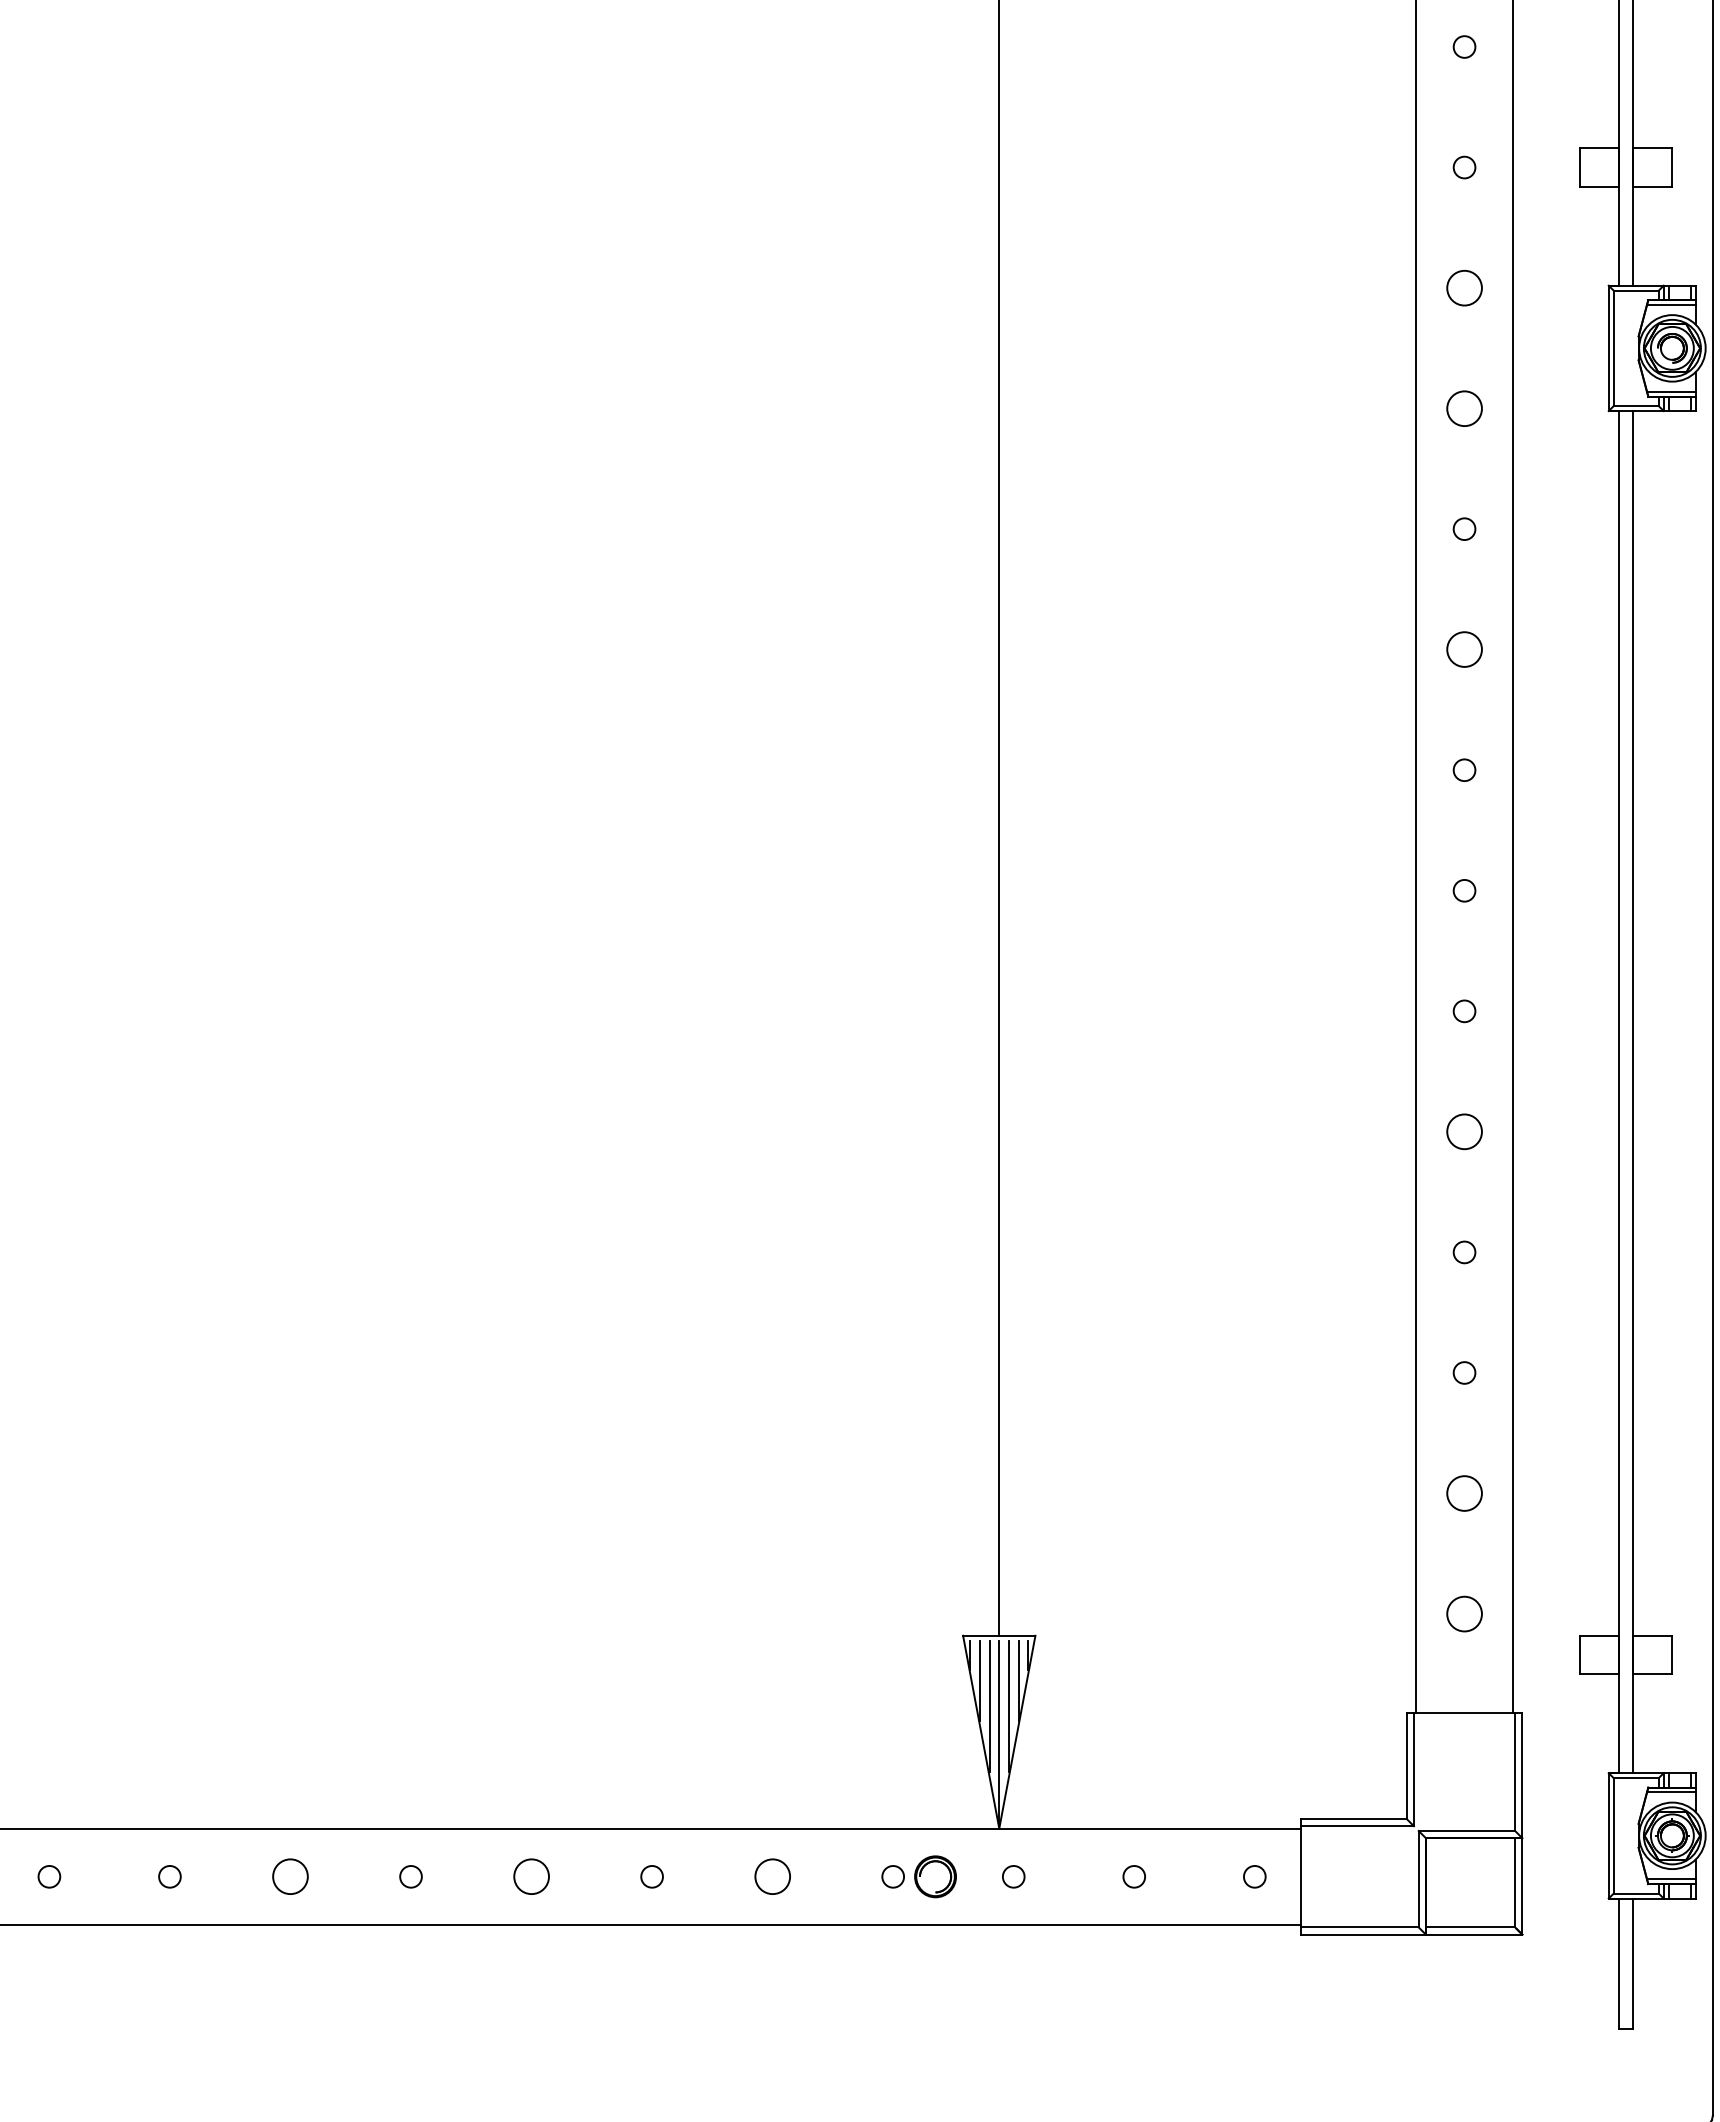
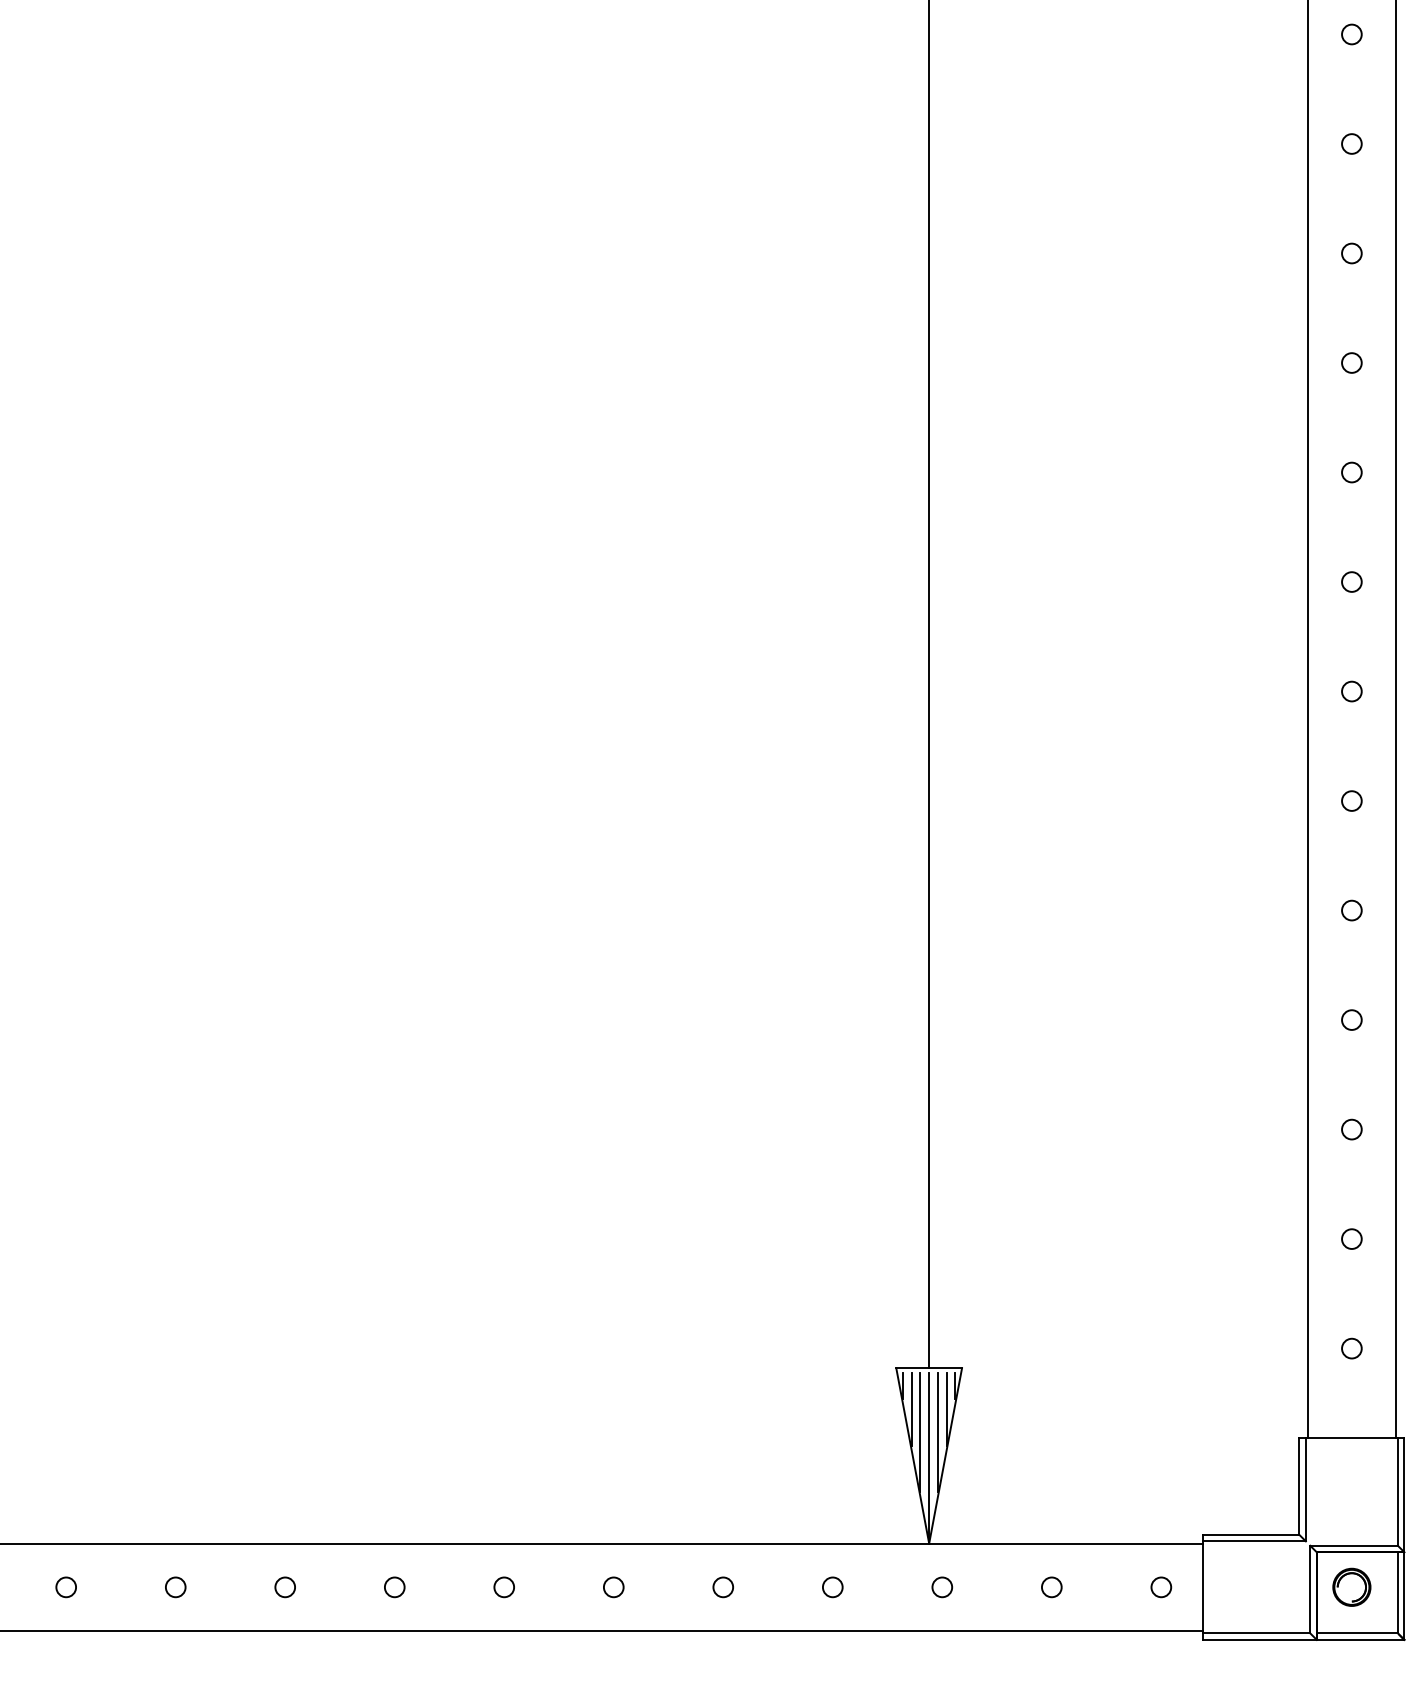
circle: (1464, 287) -> (1351, 143), size x0.62
circle: (1464, 408) -> (1351, 253), size x0.62
circle: (1464, 649) -> (1351, 472), size x0.62
circle: (1464, 1131) -> (1351, 910), size x0.62
circle: (1464, 1493) -> (1351, 1239), size x0.62
circle: (1464, 1613) -> (1351, 1348), size x0.62
circle: (290, 1876) -> (285, 1587), size x0.62
circle: (531, 1876) -> (504, 1587), size x0.62
circle: (772, 1876) -> (723, 1587), size x0.62
part: (935, 1876) -> (1351, 1587), moved

